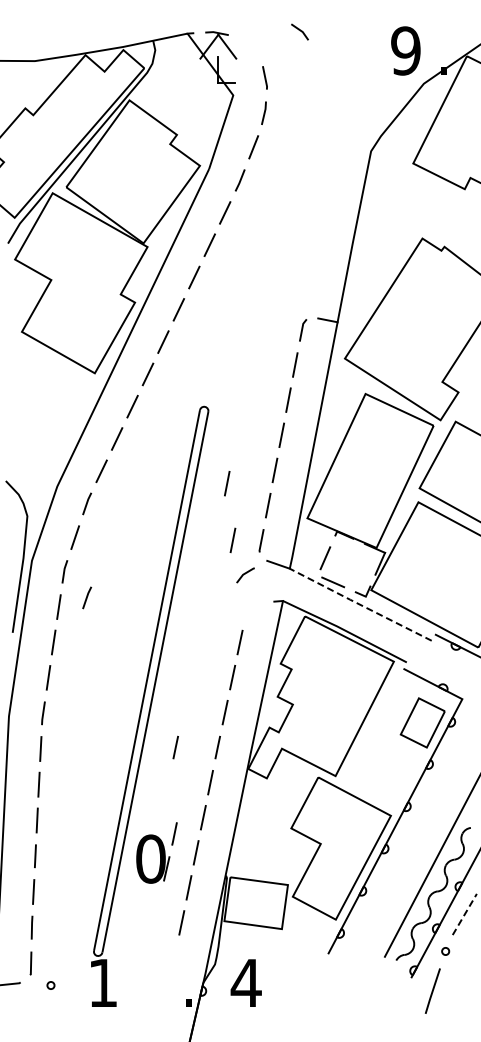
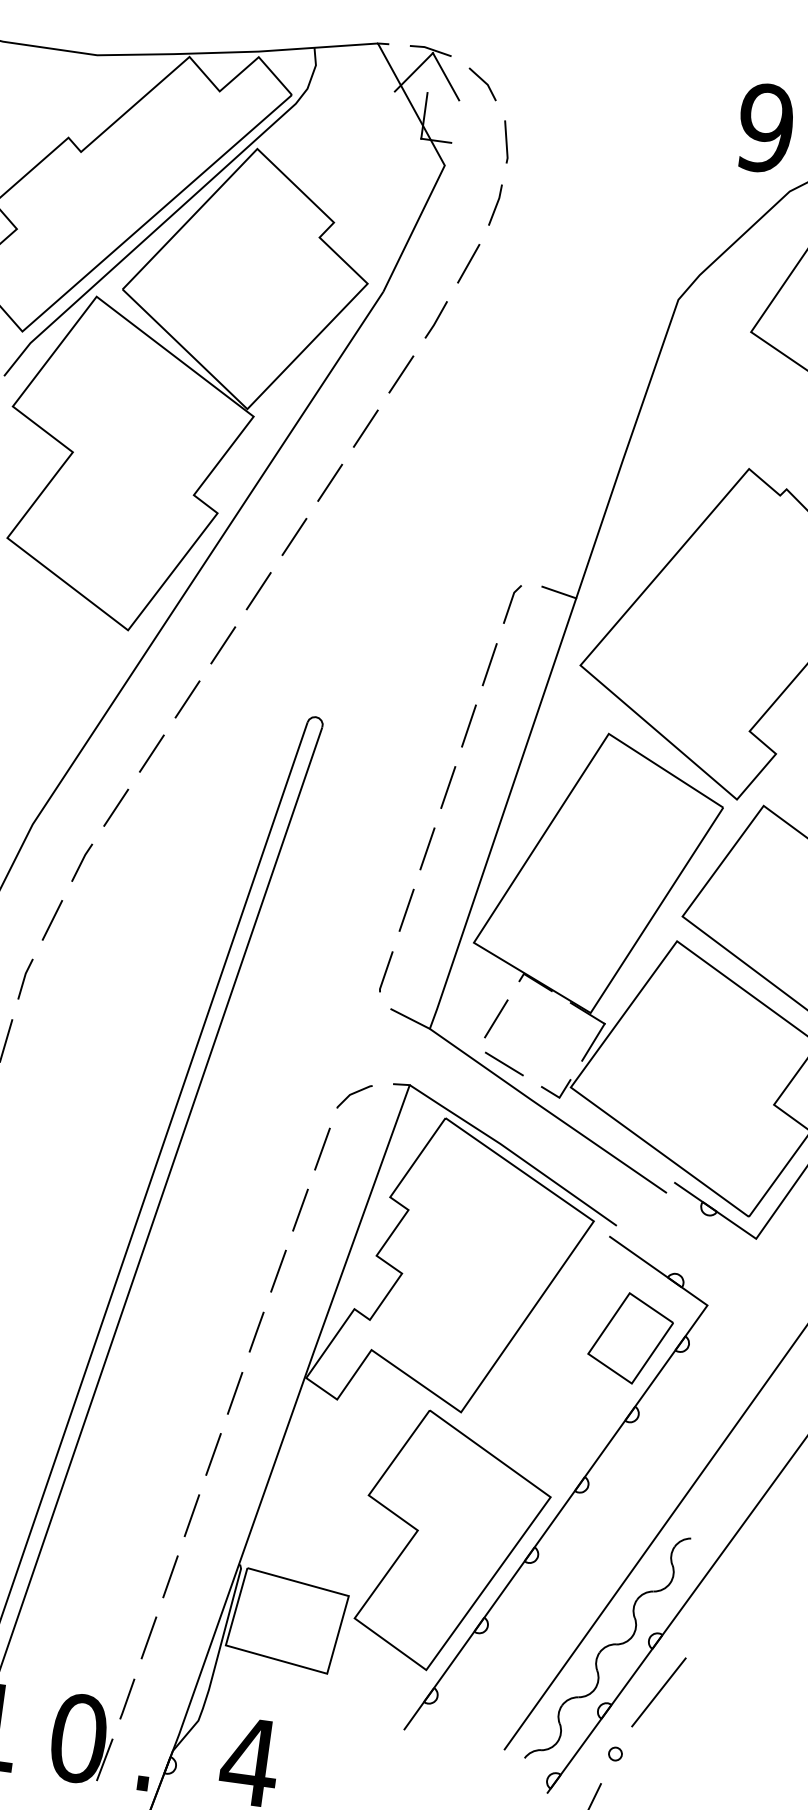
line: (299, 30) -> (482, 81), moved
line: (227, 483) -> (339, 860), removed
line: (232, 539) -> (334, 962), removed
line: (245, 574) -> (354, 1094), moved
line: (87, 597) -> (59, 1030), removed
line: (359, 604) -> (546, 1110), dashed -> solid
line: (175, 747) -> (180, 1321), removed
part: (156, 852) -> (90, 1727), moved
line: (464, 914) -> (658, 1692), dashed -> solid

